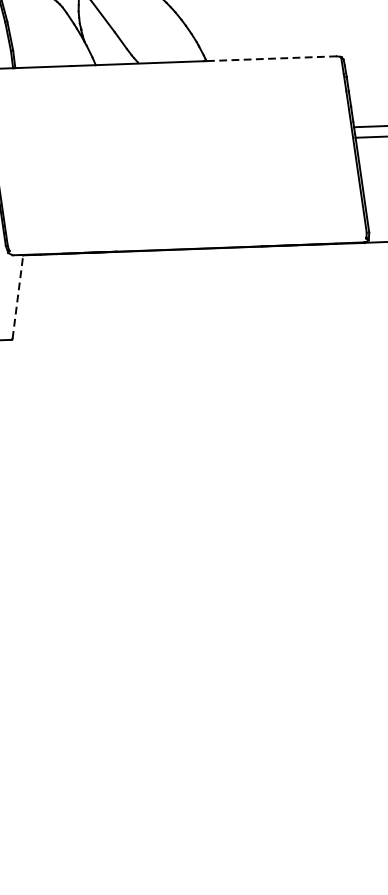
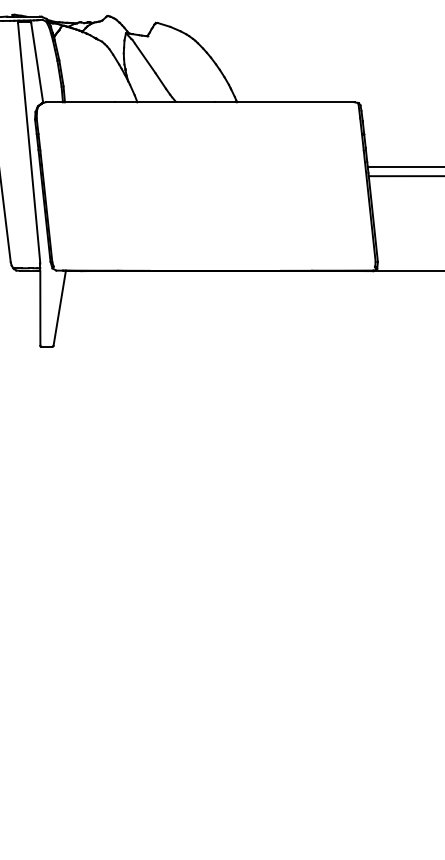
line: (271, 58) -> (295, 102), dashed -> solid
line: (17, 297) -> (59, 308), dashed -> solid

